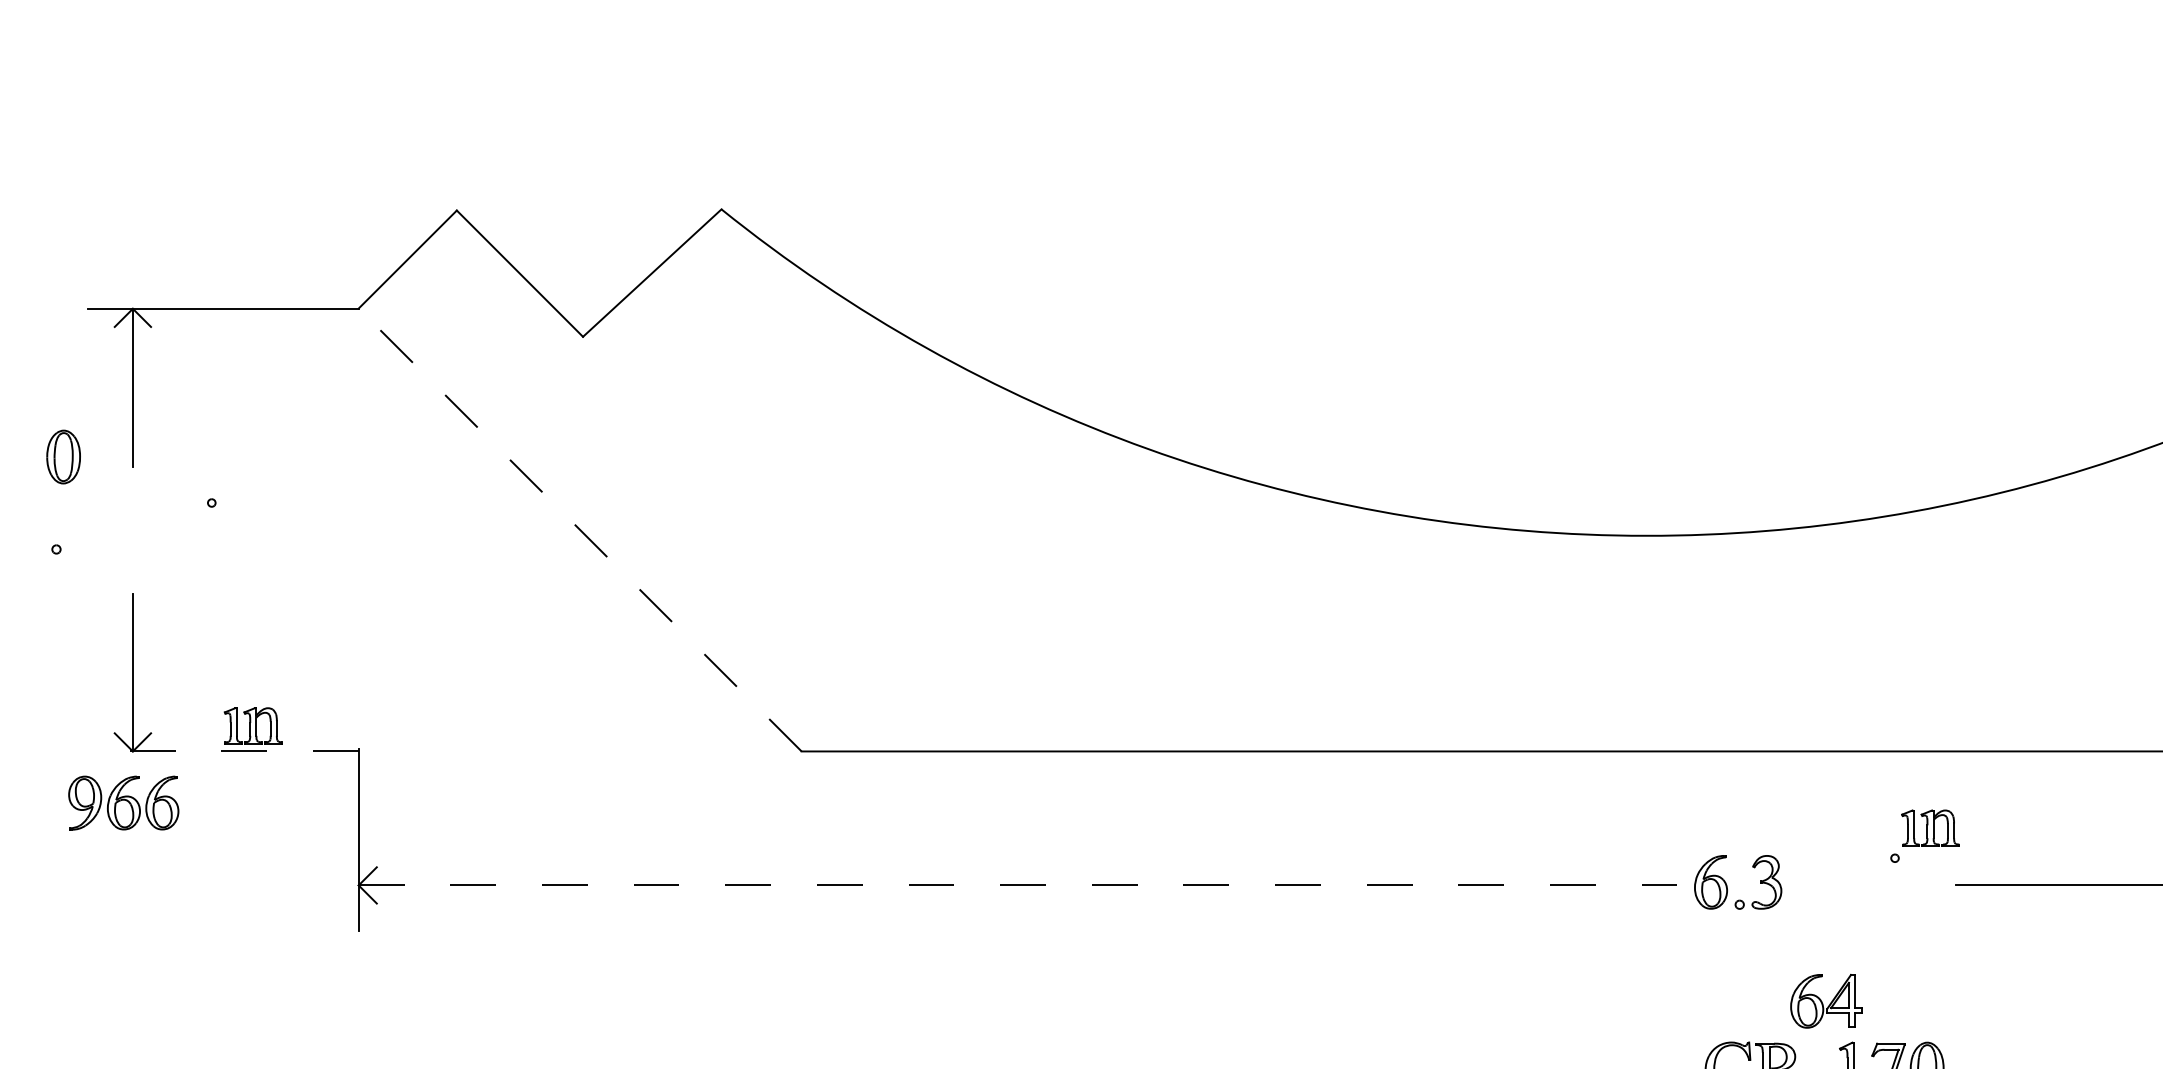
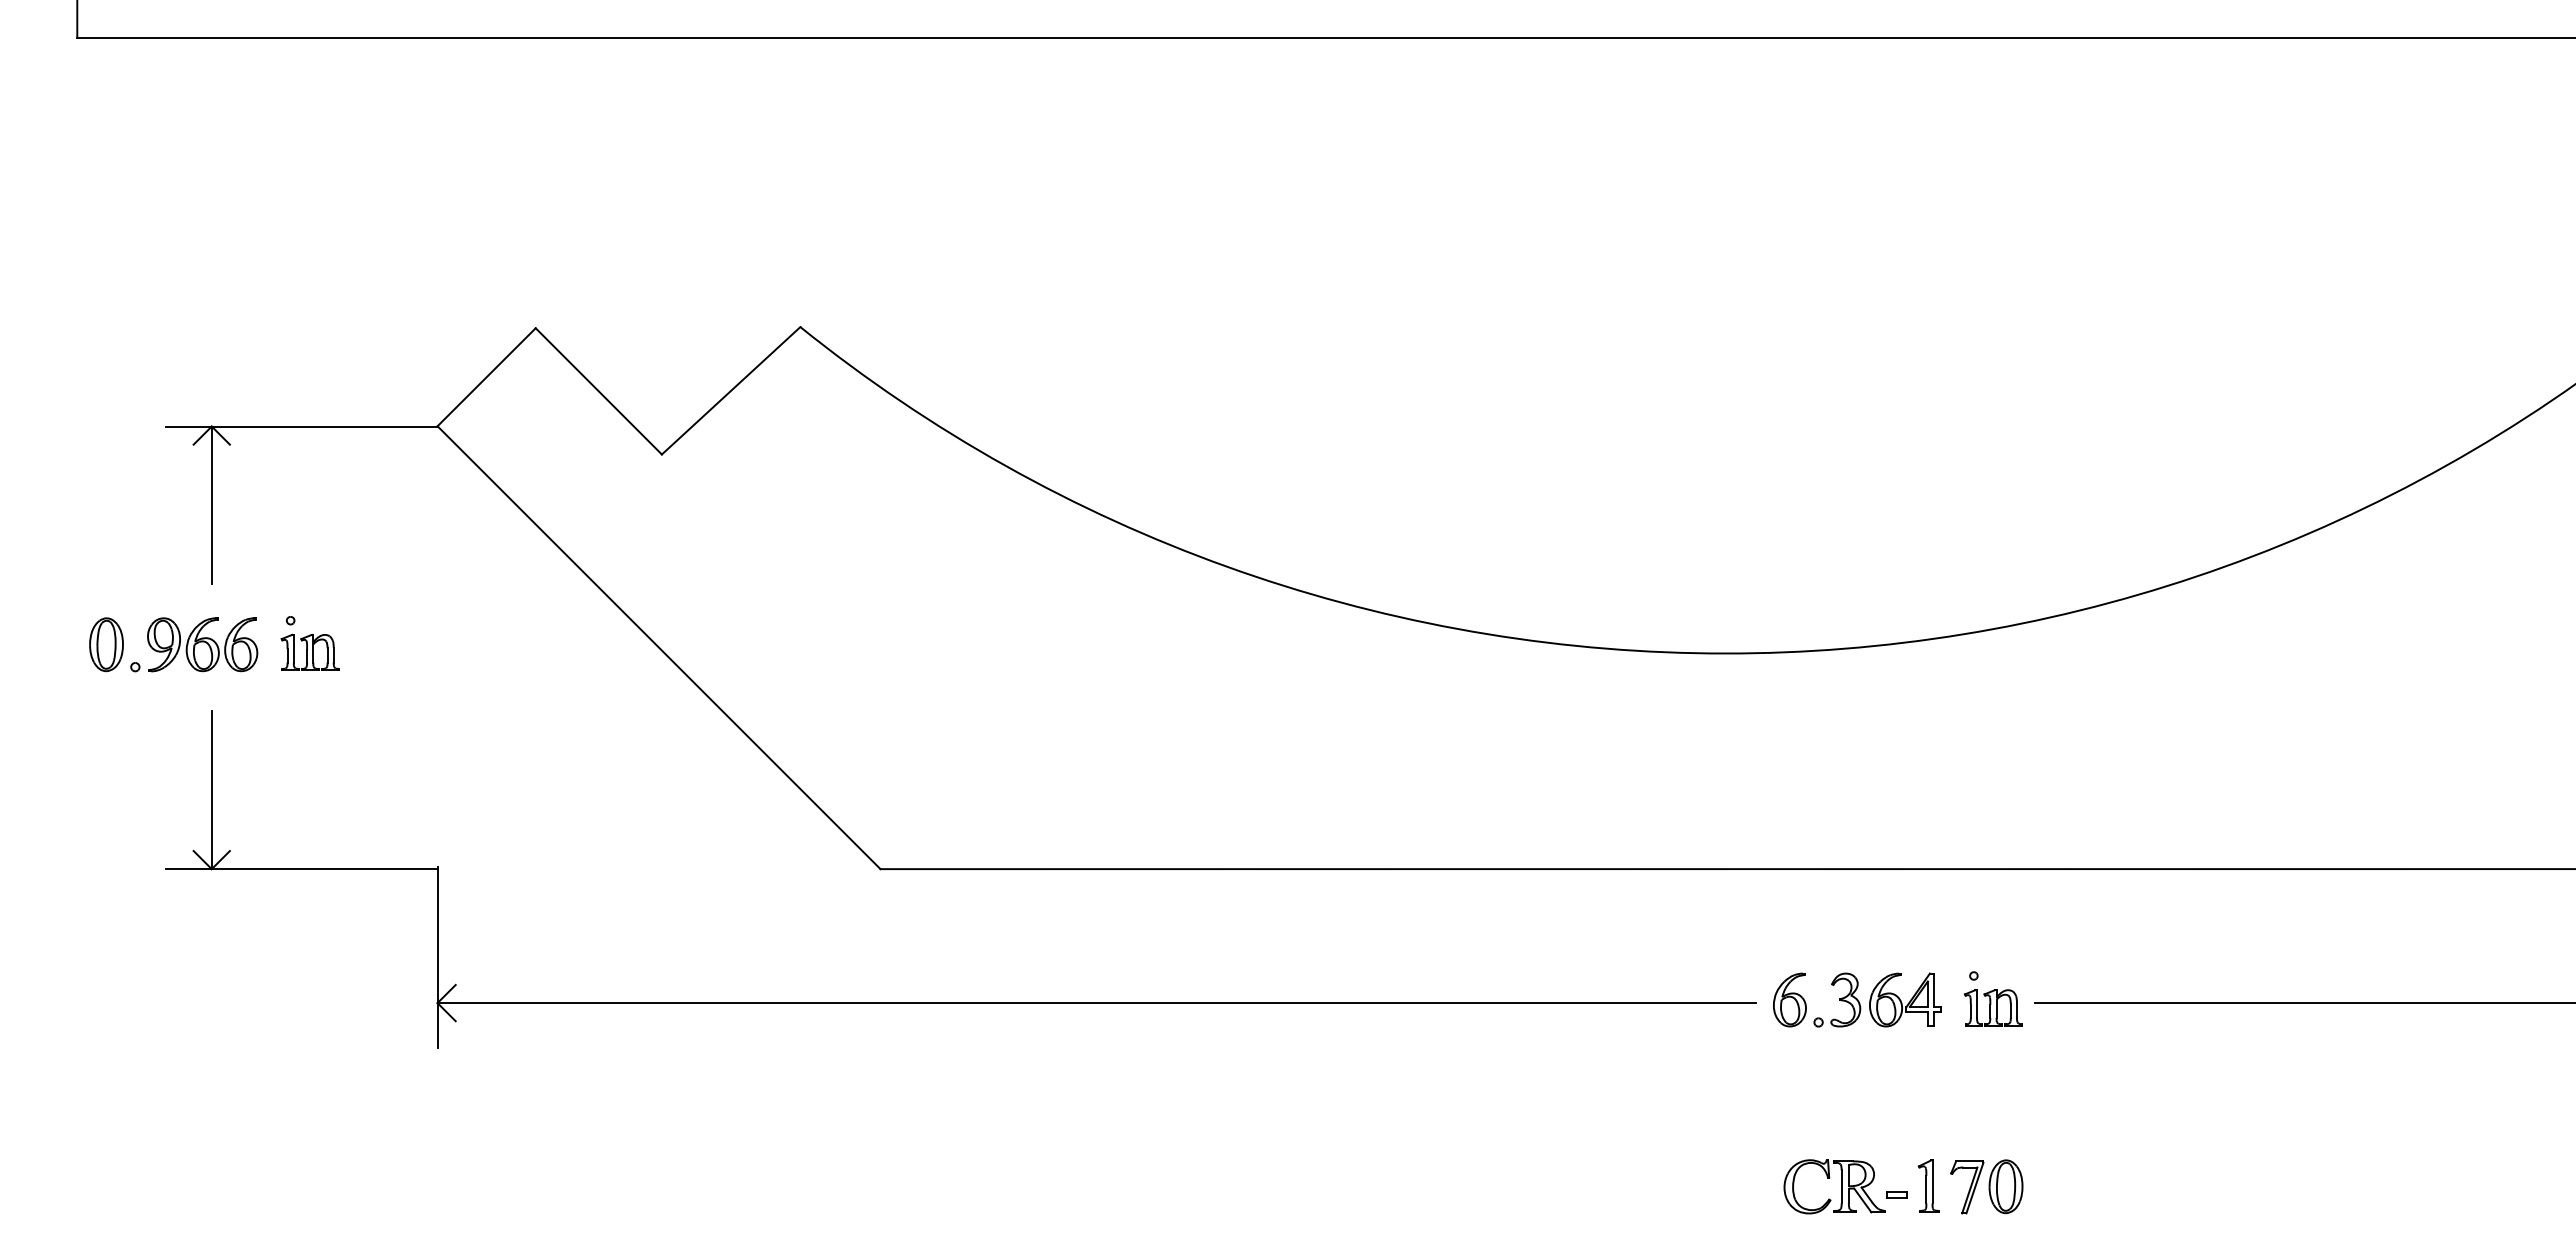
part: (63, 456) -> (106, 644), moved
line: (579, 529) -> (658, 647), dashed -> solid
part: (252, 724) -> (309, 651), moved
line: (223, 751) -> (302, 869), dashed -> solid
part: (123, 802) -> (202, 644), moved
part: (1930, 827) -> (1993, 1007), moved
line: (1018, 885) -> (1097, 1003), dashed -> solid
part: (1826, 1000) -> (1905, 999), moved

